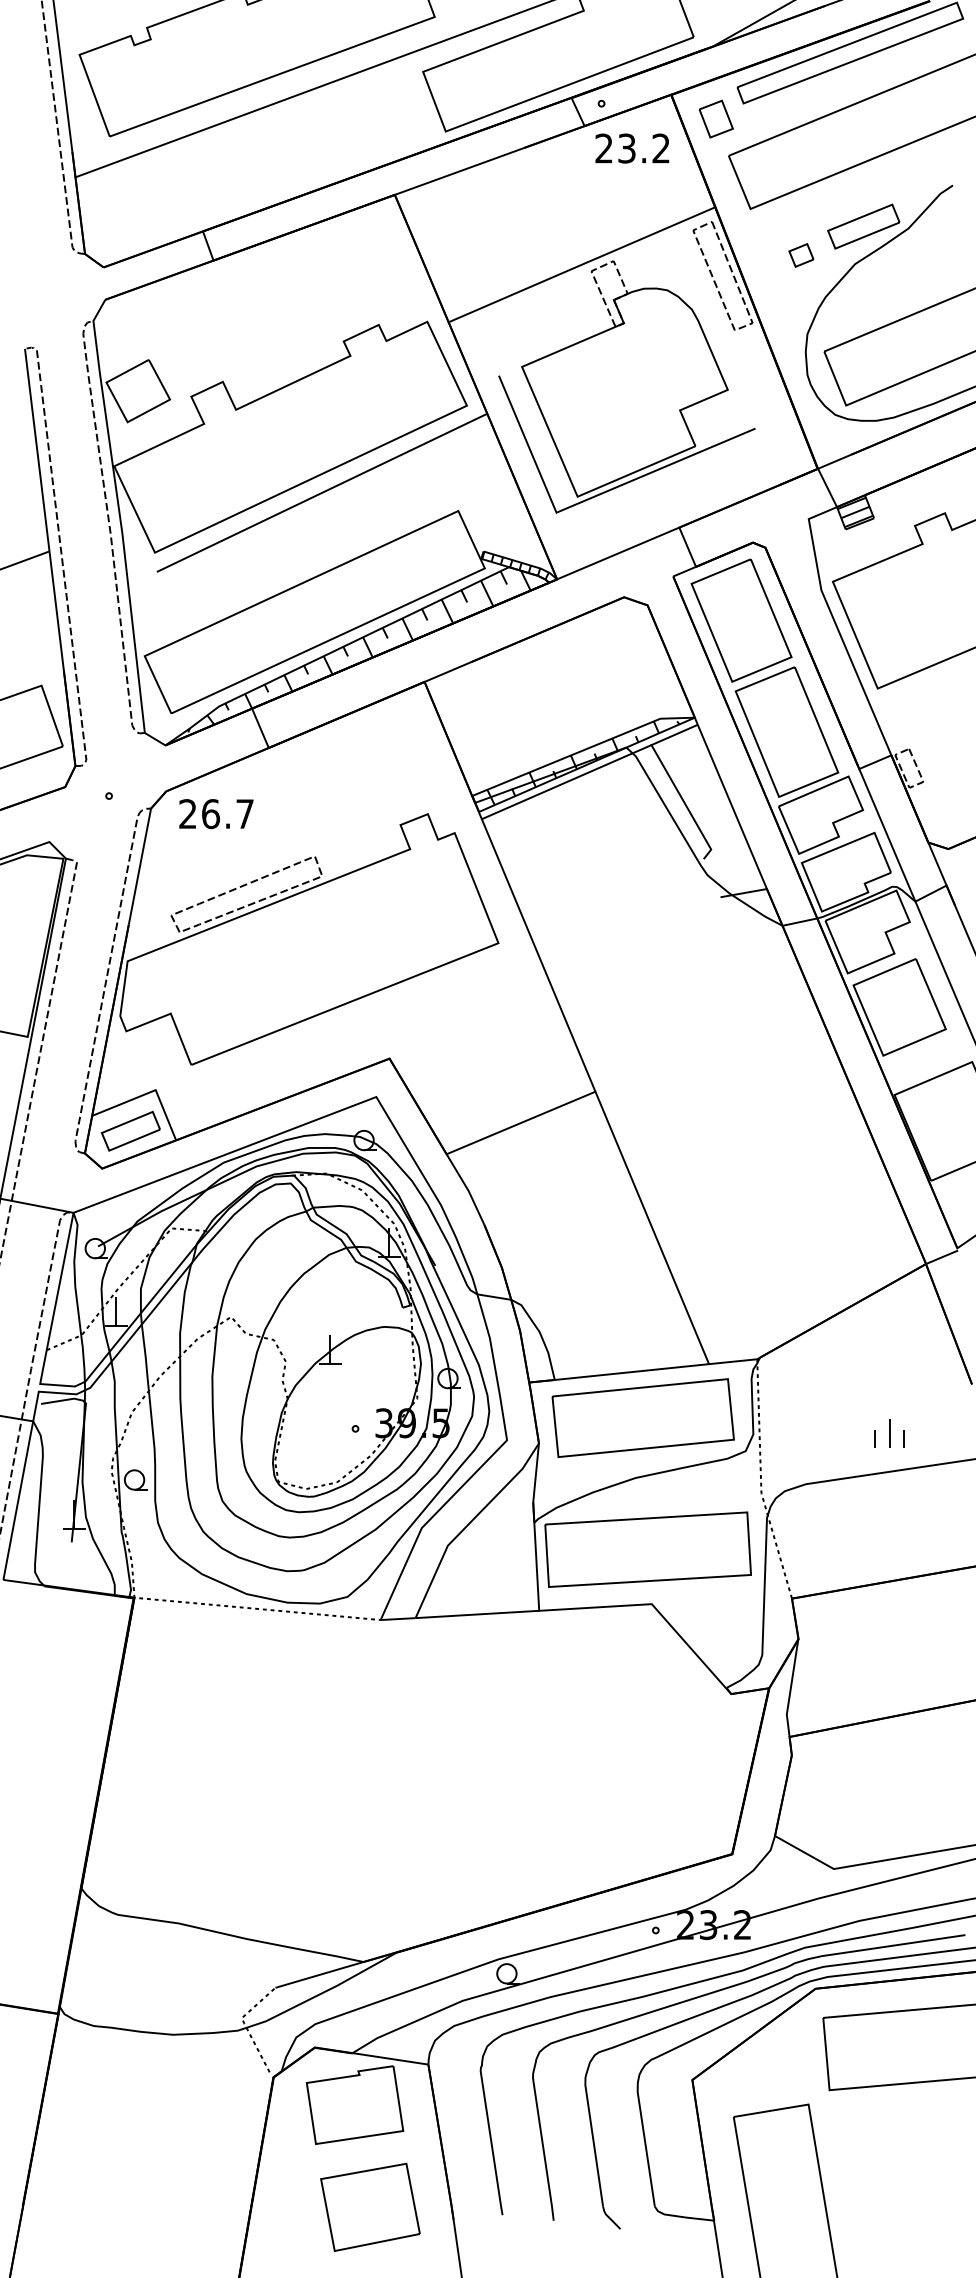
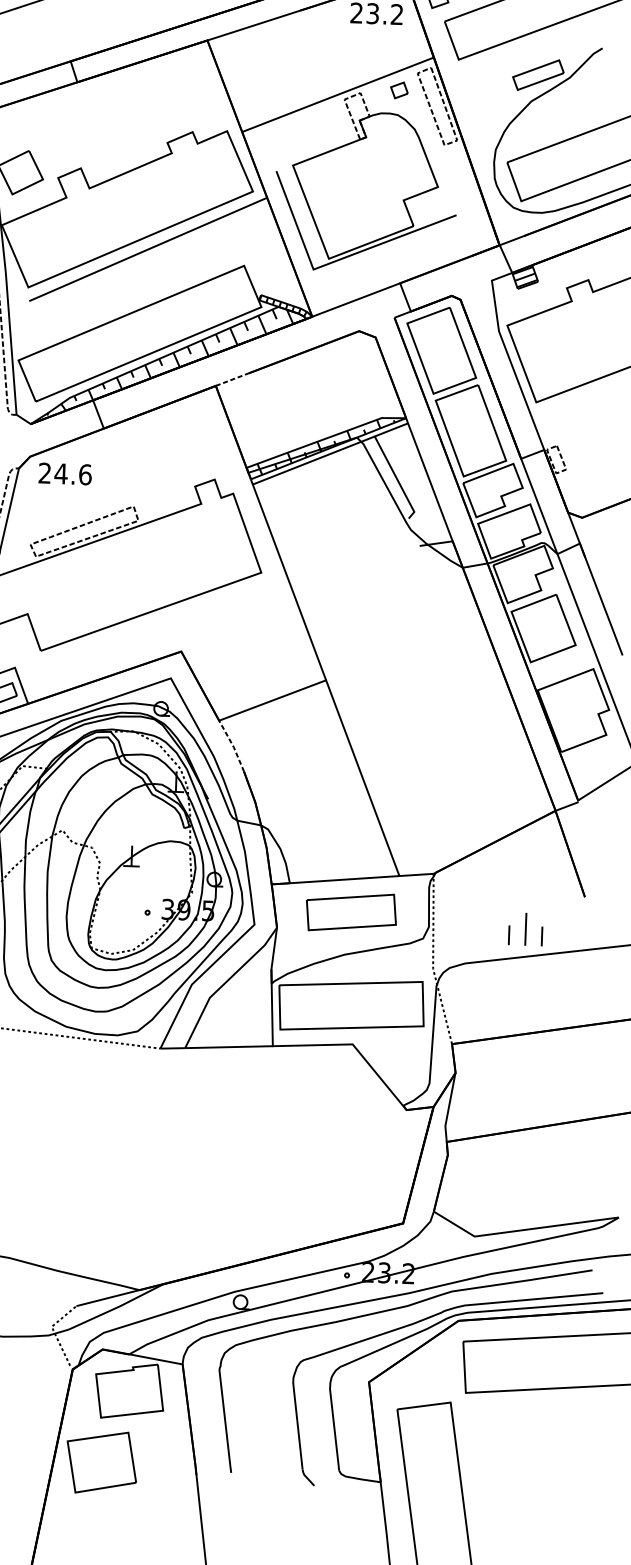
part: (801, 255) -> (399, 90), moved
line: (447, 672) -> (232, 379), solid -> dashed
text: (227, 814) -> (72, 474), 26.7 -> 24.6
line: (467, 1189) -> (233, 746), solid -> dashed
part: (642, 1417) -> (350, 912), size x0.7
part: (889, 1433) -> (525, 929), size x1.6
curve: (720, 1991) -> (391, 1320), removed
part: (370, 2206) -> (101, 1462), moved

